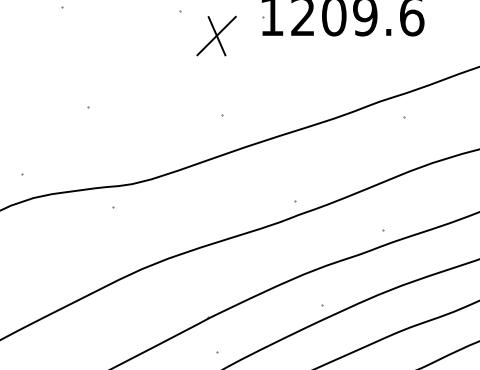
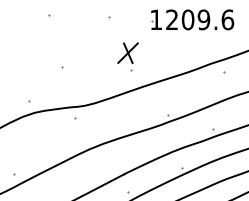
part: (215, 34) -> (127, 52), moved

